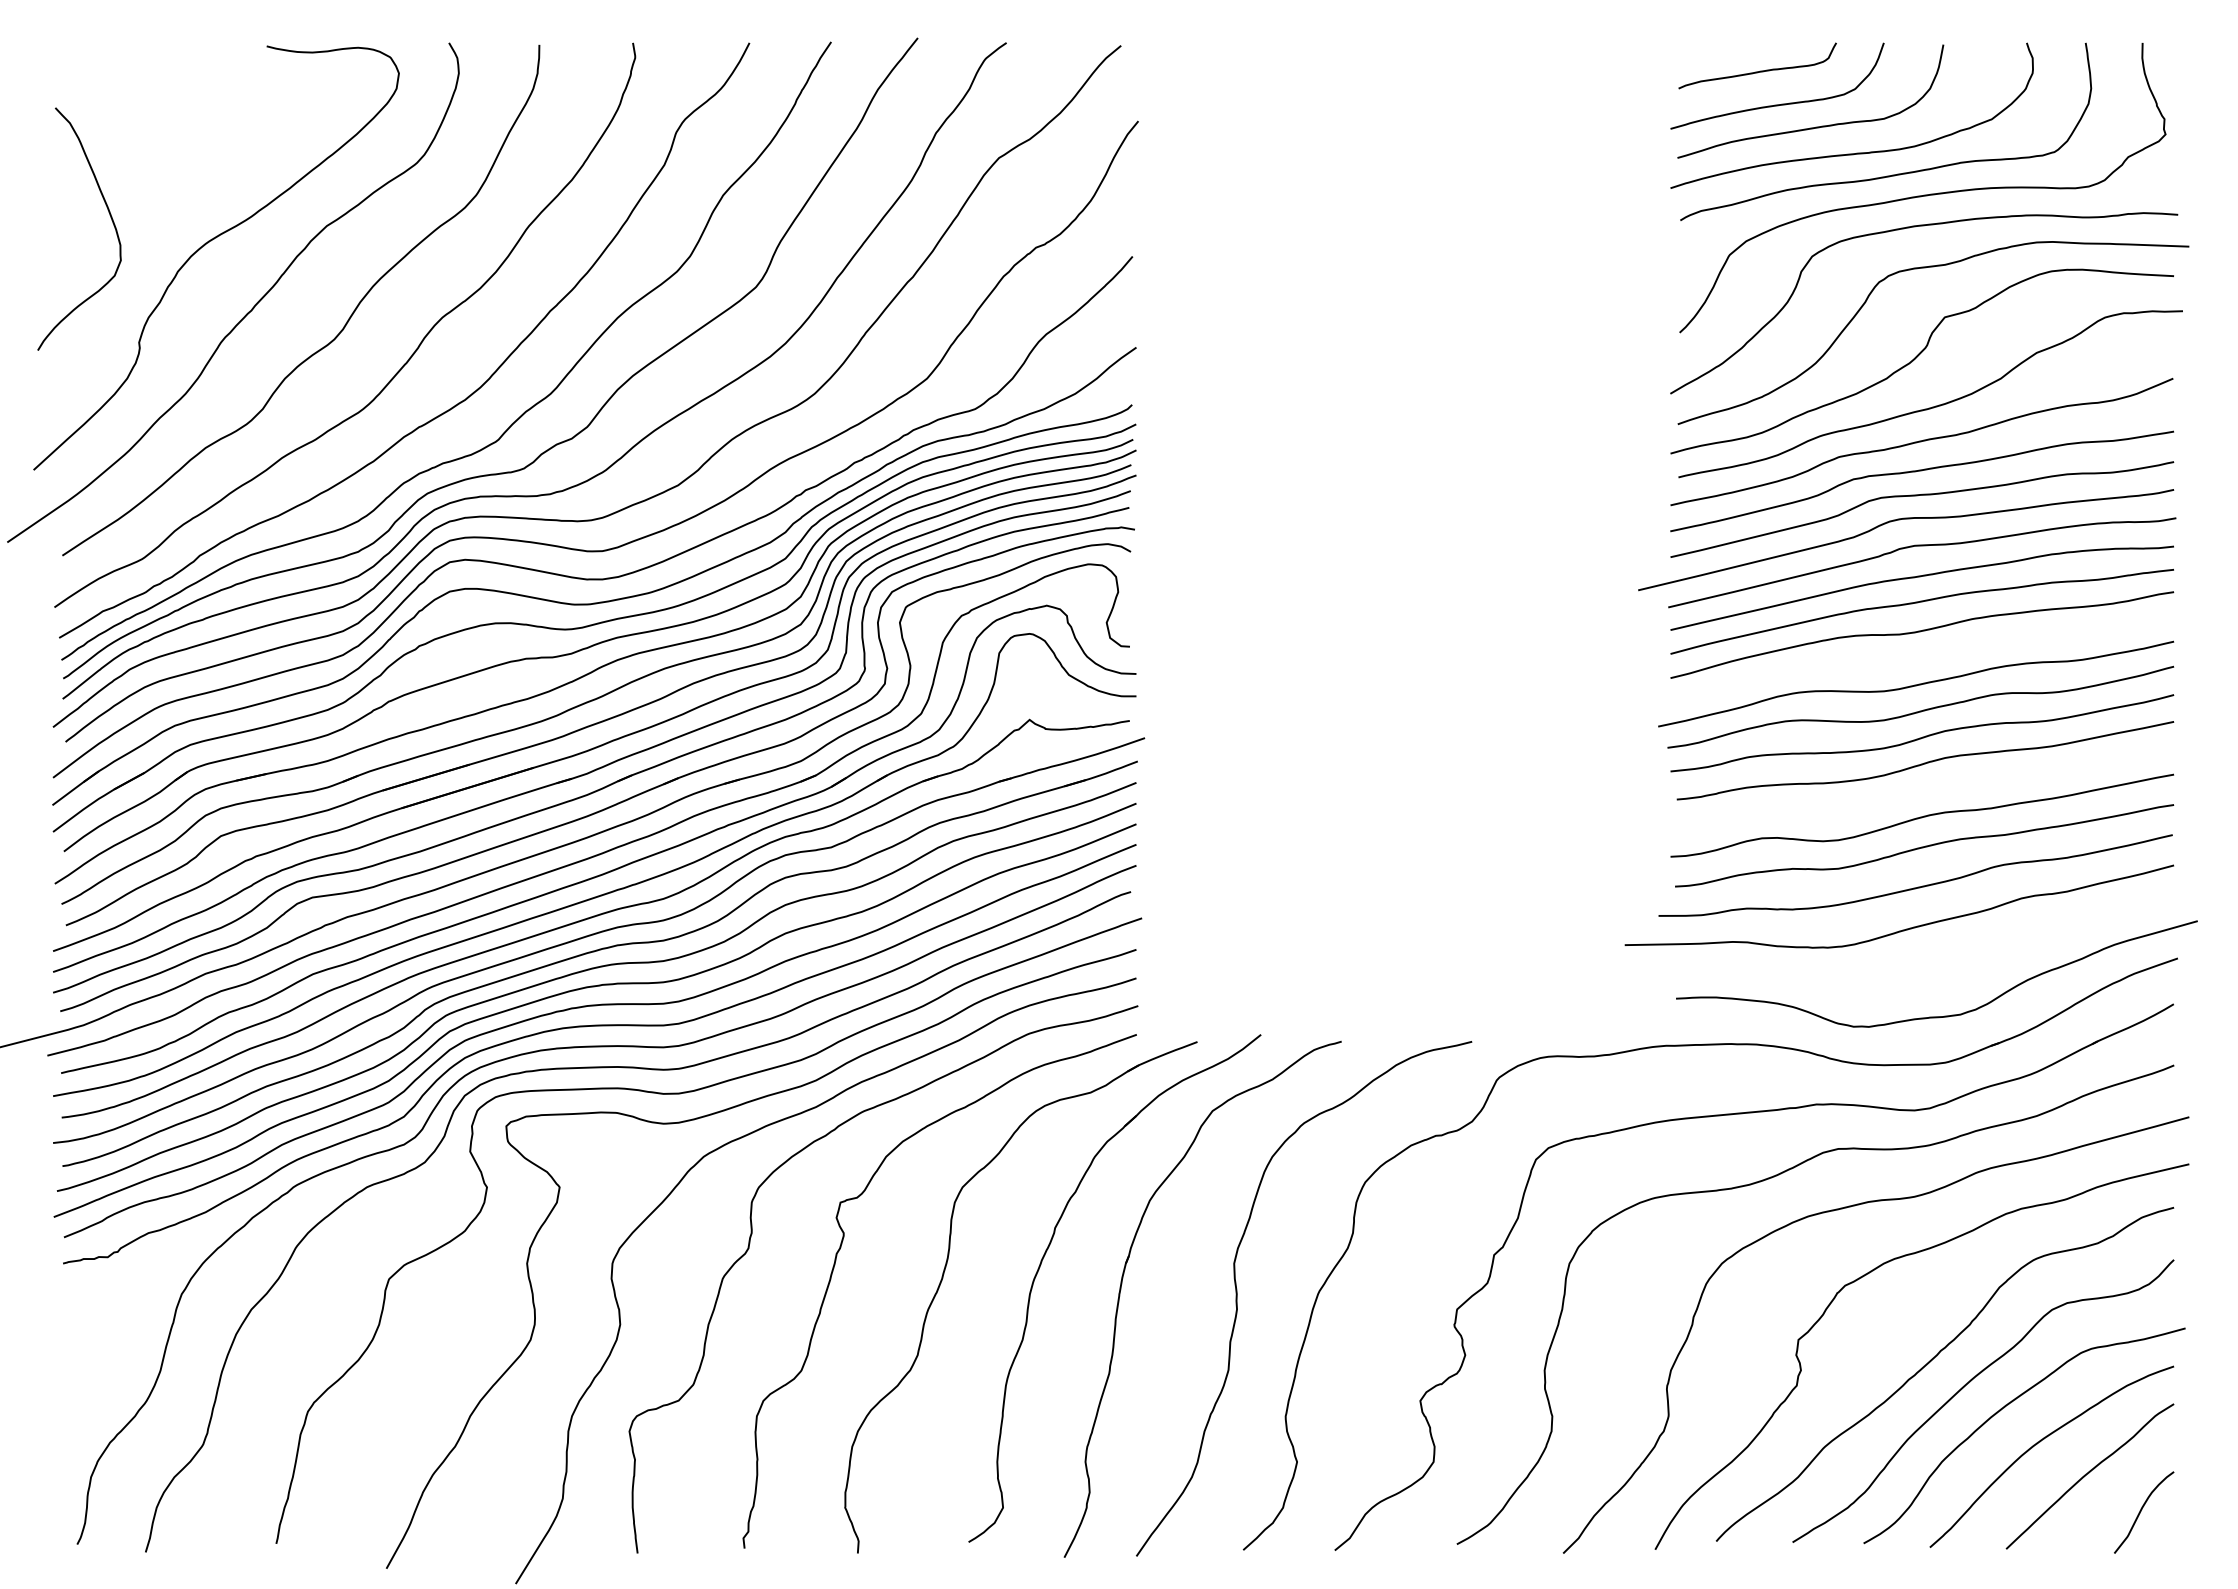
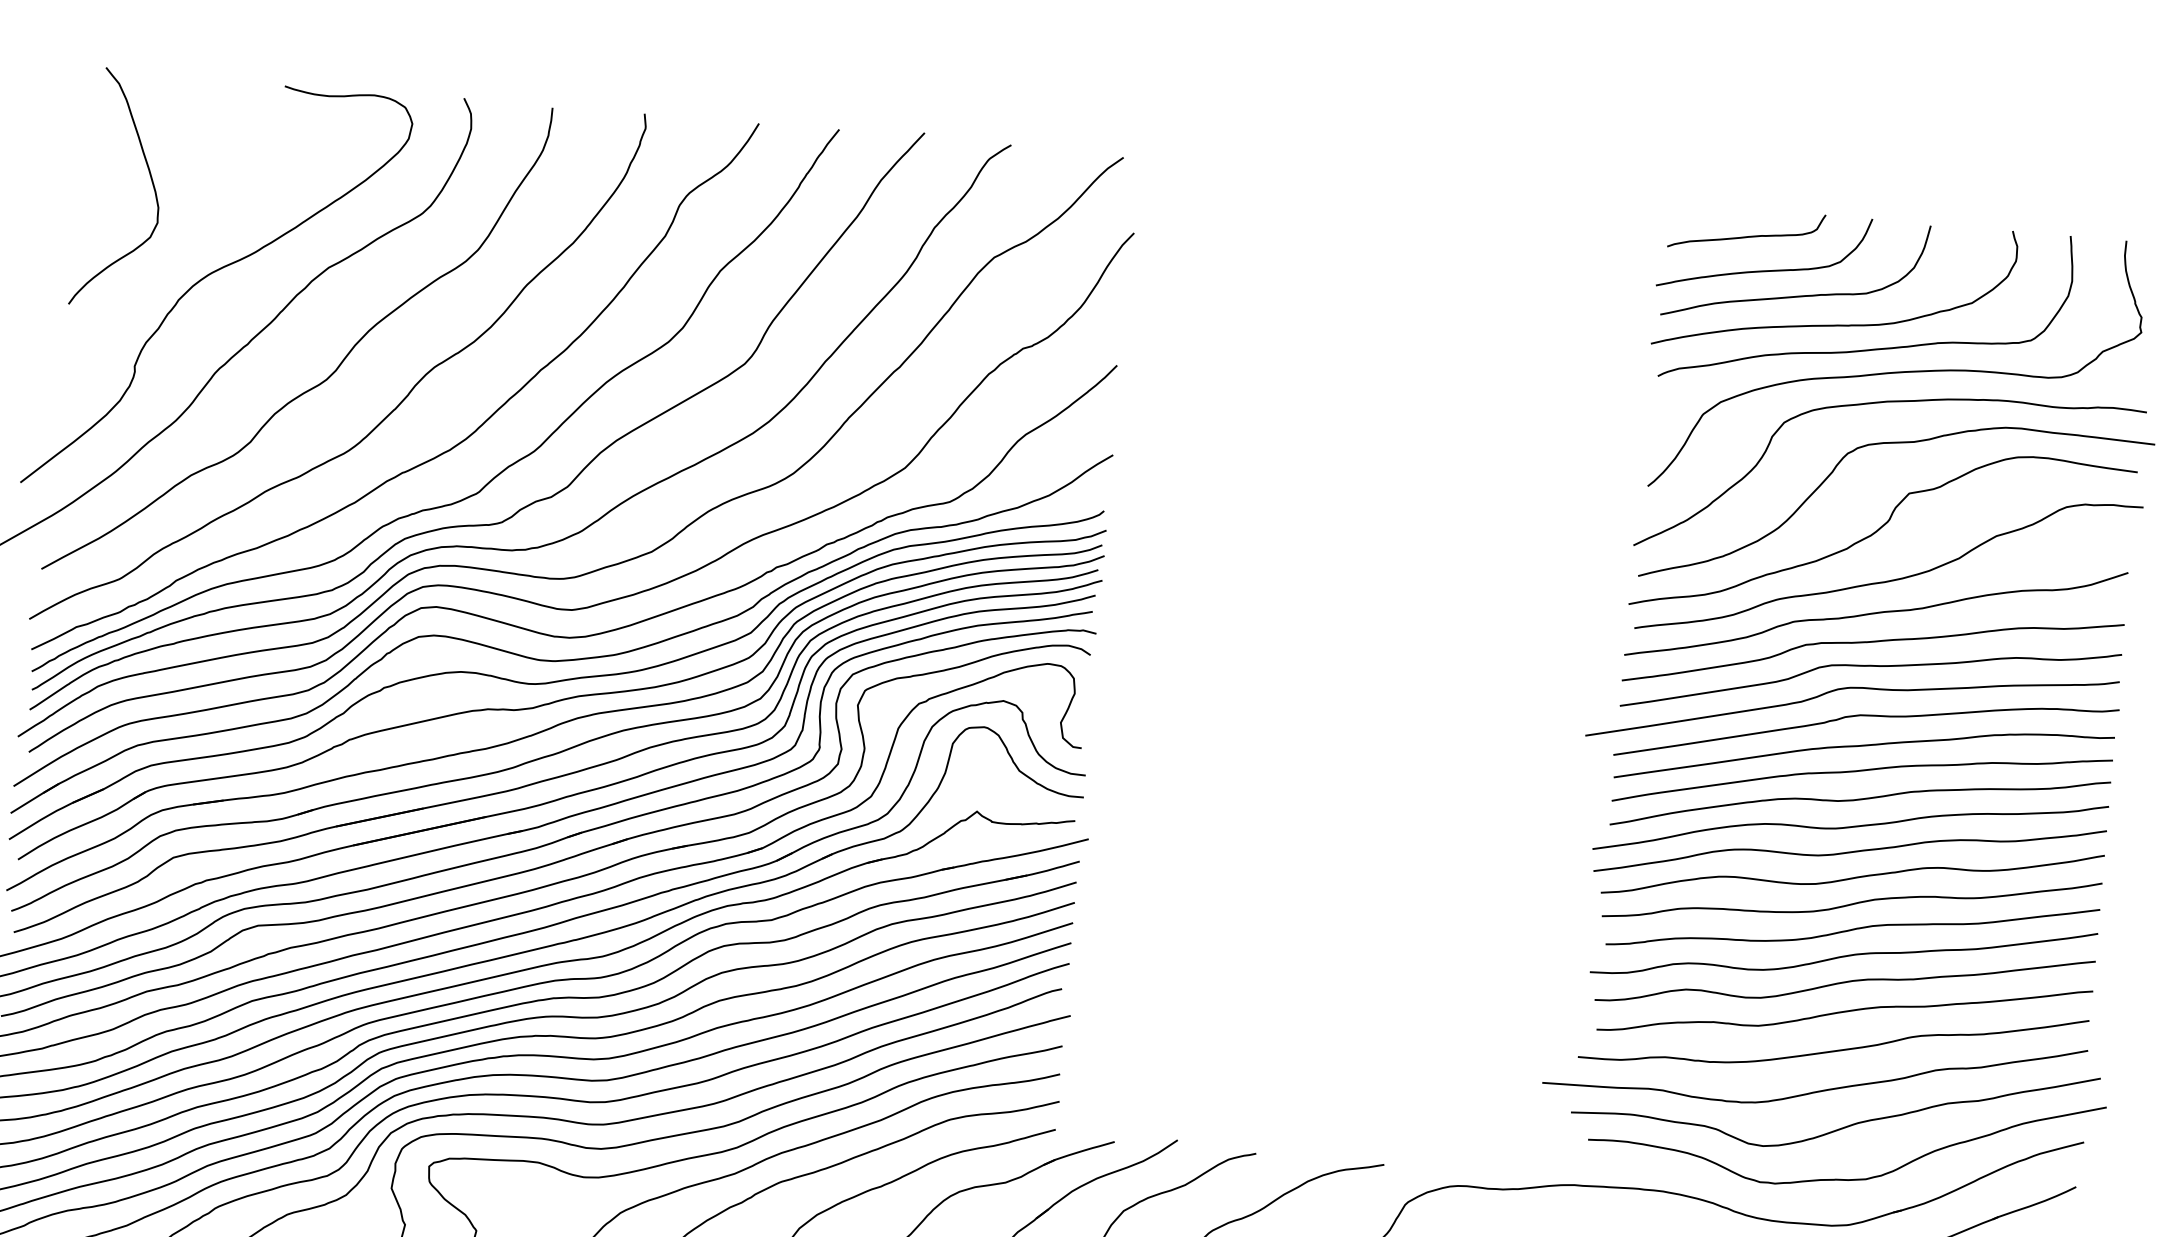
curve: (109, 215) -> (150, 177), moved
curve: (1914, 660) -> (1850, 827), added
curve: (1920, 789) -> (1845, 954), added
curve: (1933, 963) -> (1843, 1126), added

